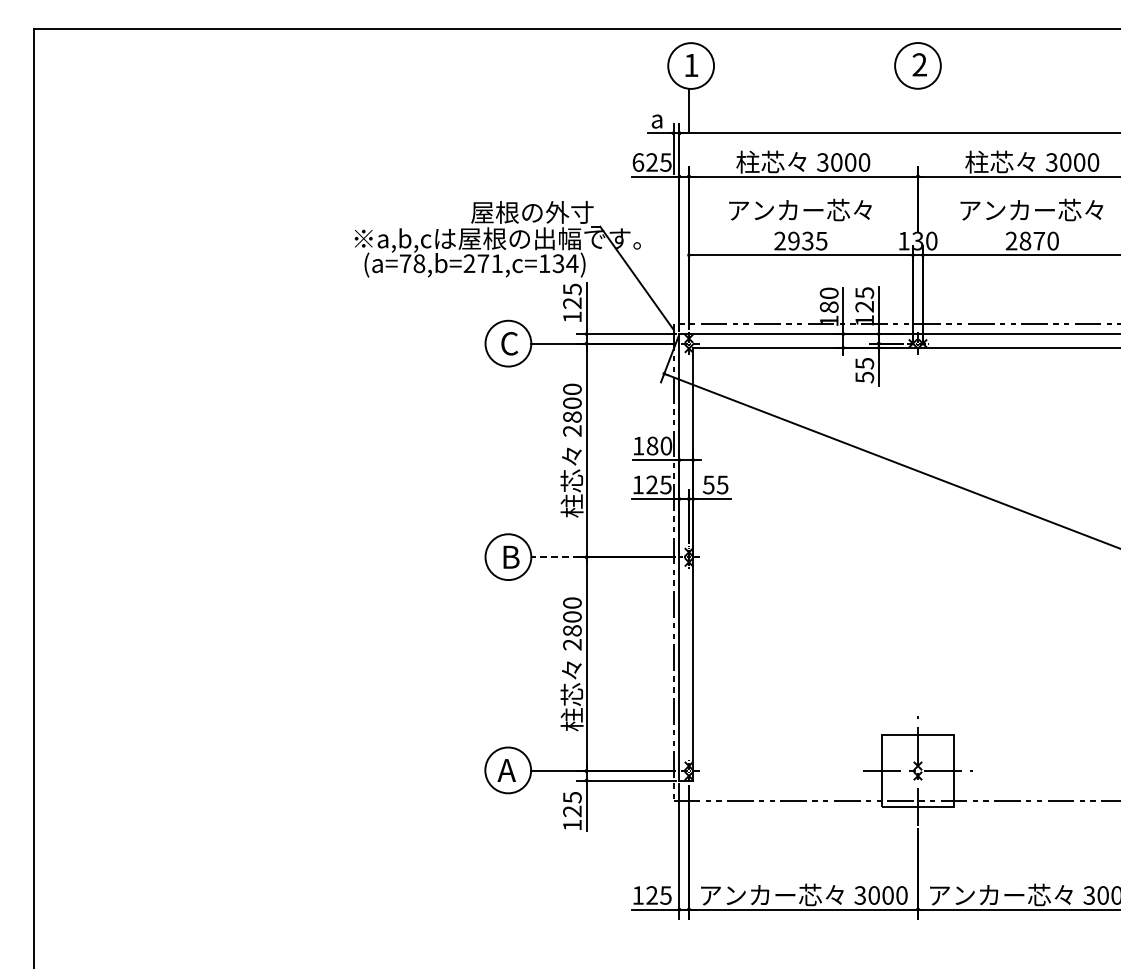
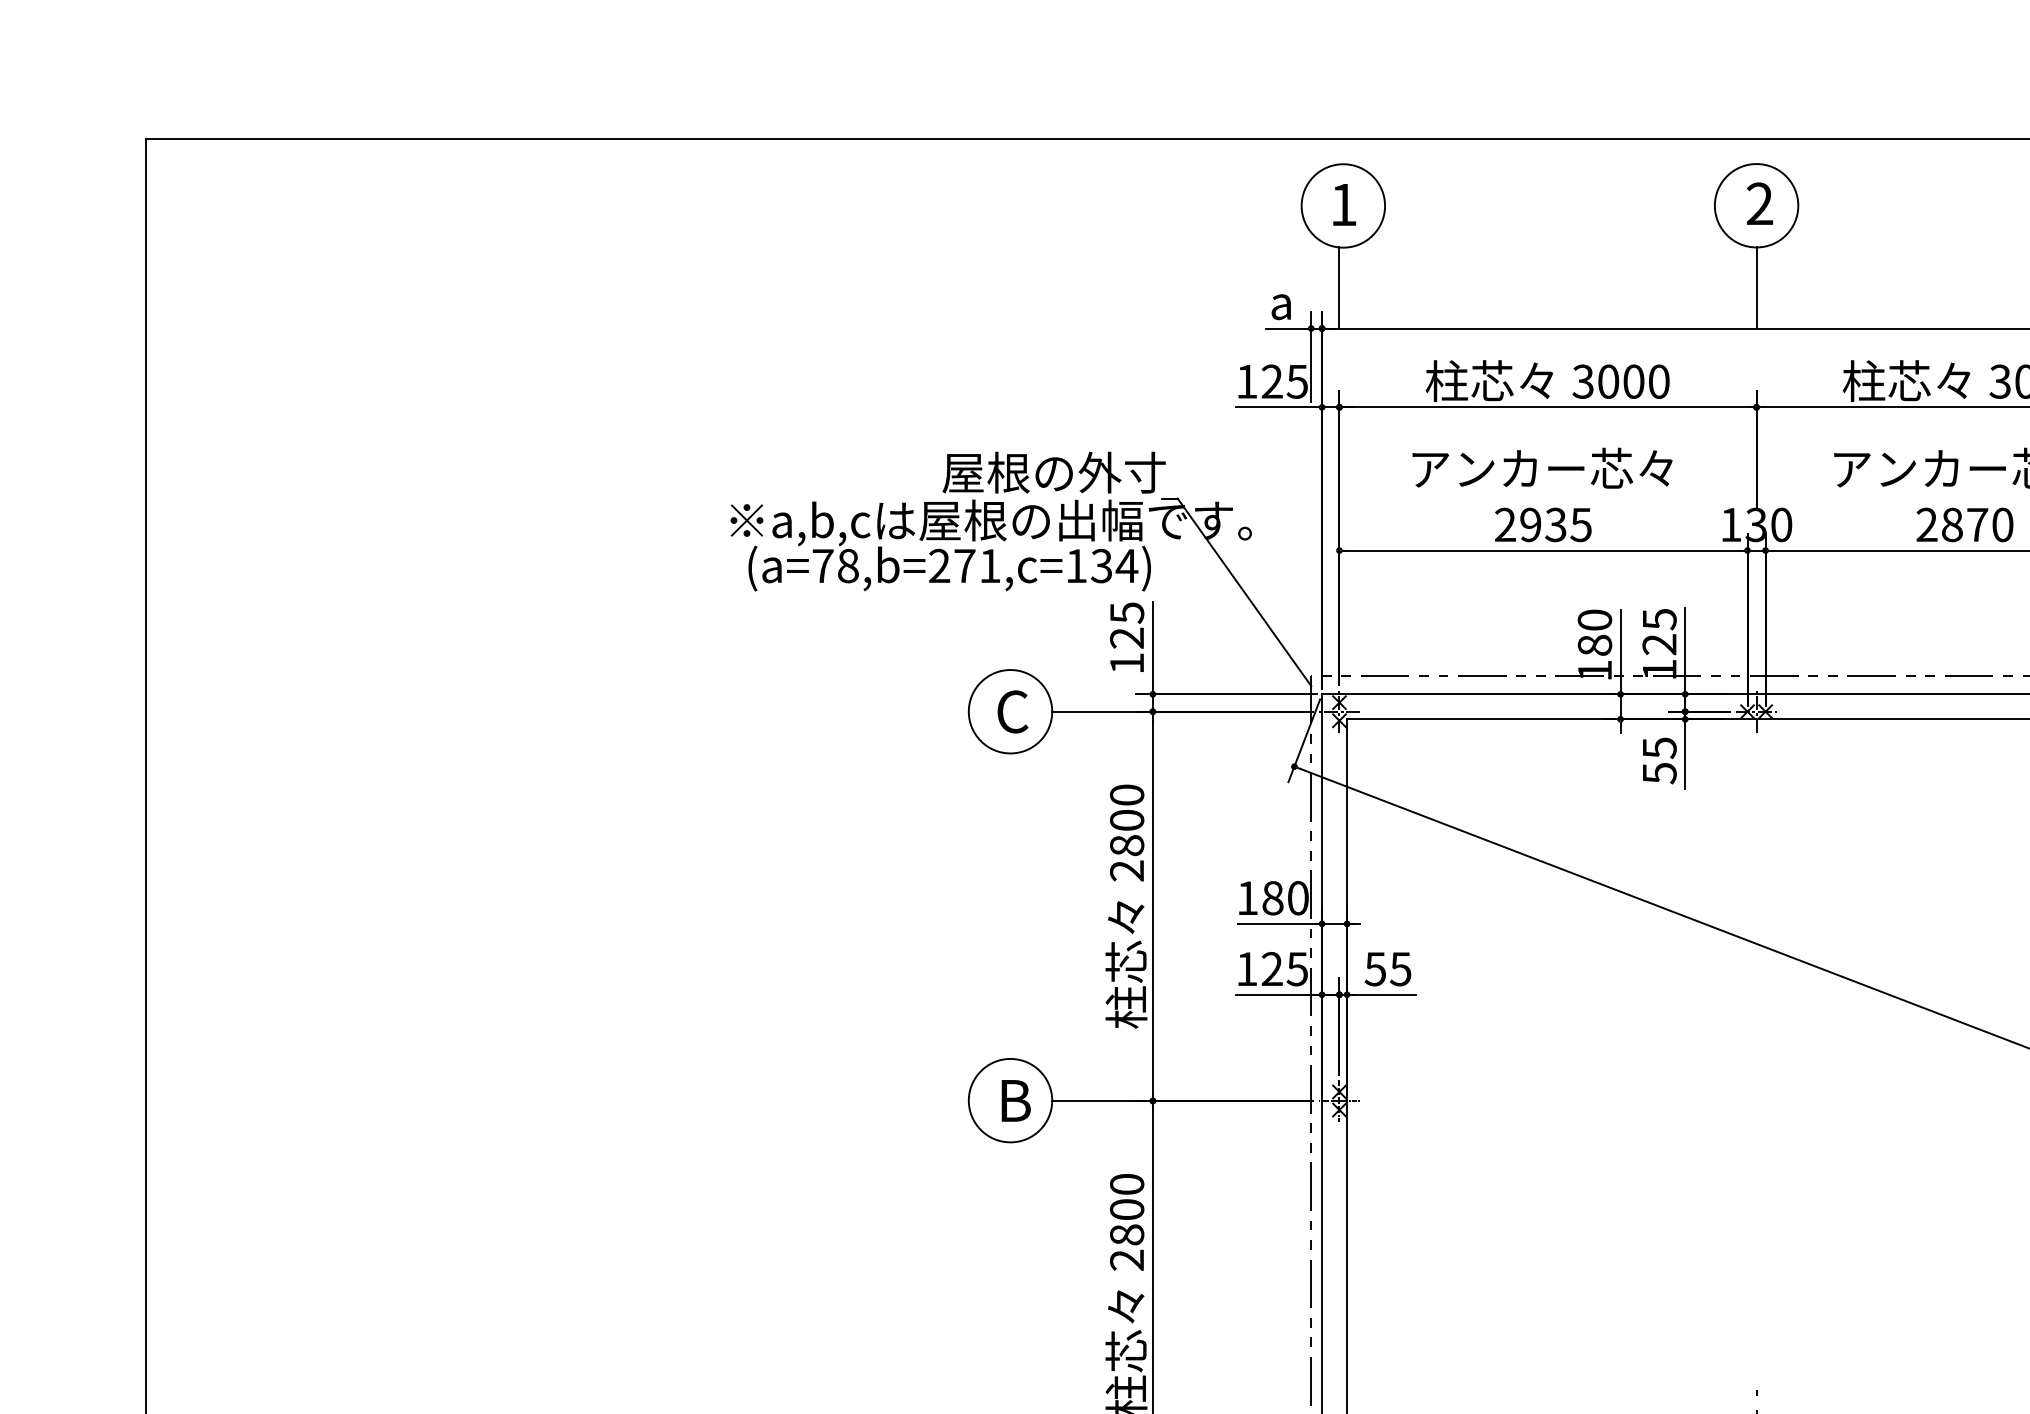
line: (917, 110) -> (1755, 286), added
text: (638, 162) -> (1247, 381), 625 -> 125
line: (555, 557) -> (1096, 1101), dashed -> solid

